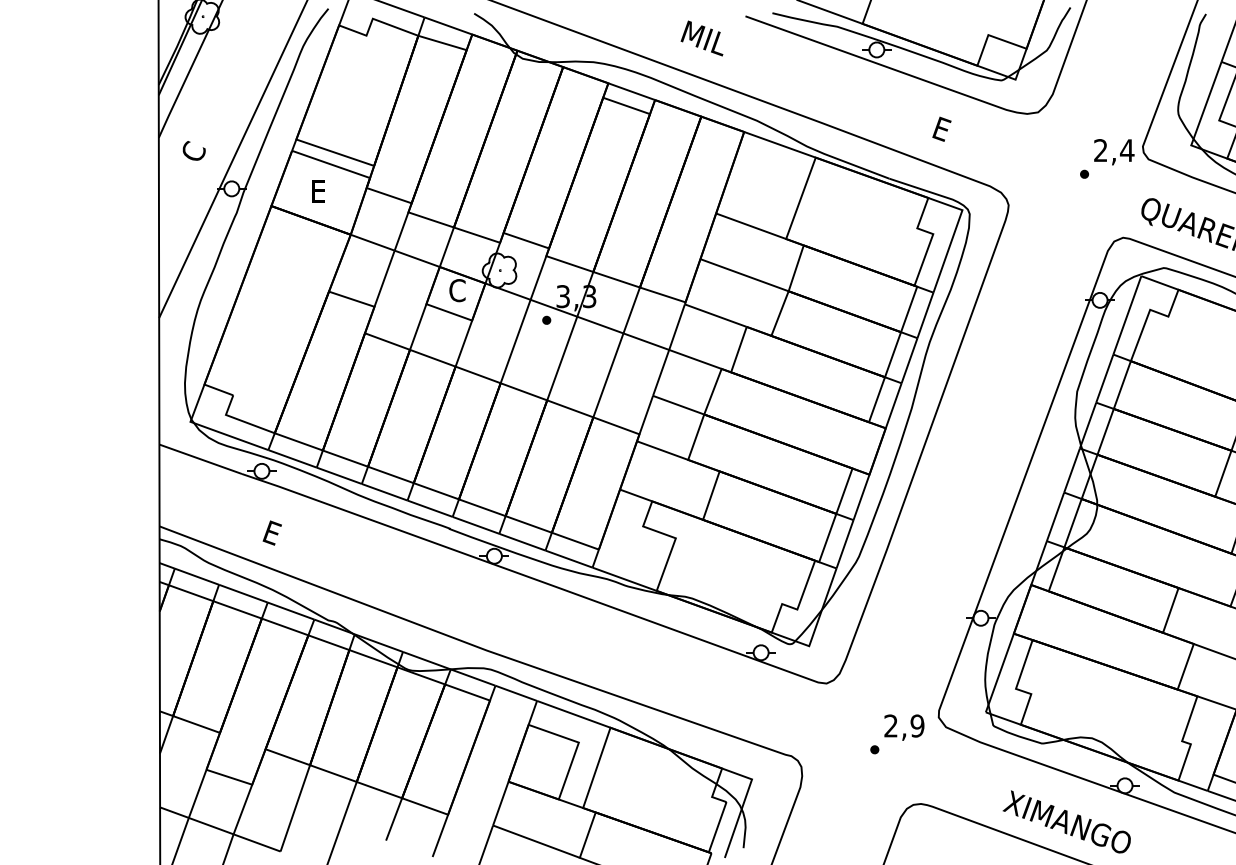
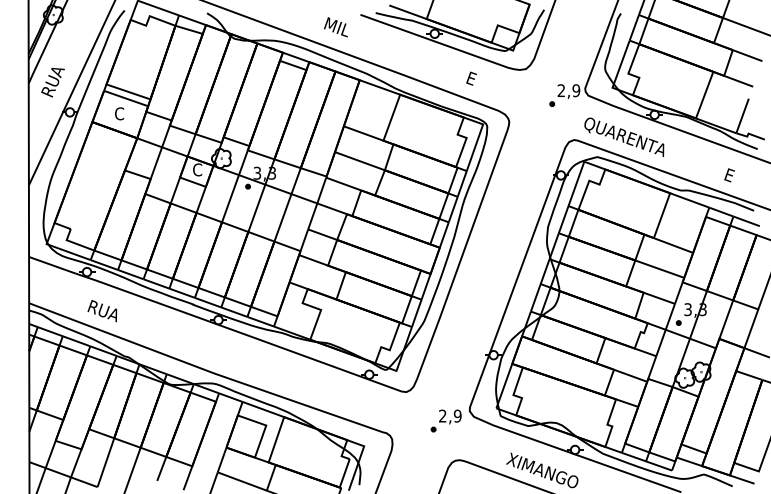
text: (200, 136) -> (52, 82), C -> RUA
text: (1127, 150) -> (576, 90), 2,4 -> 2,9
text: (319, 190) -> (119, 113), E -> C
text: (291, 541) -> (103, 311), E -> RUA

